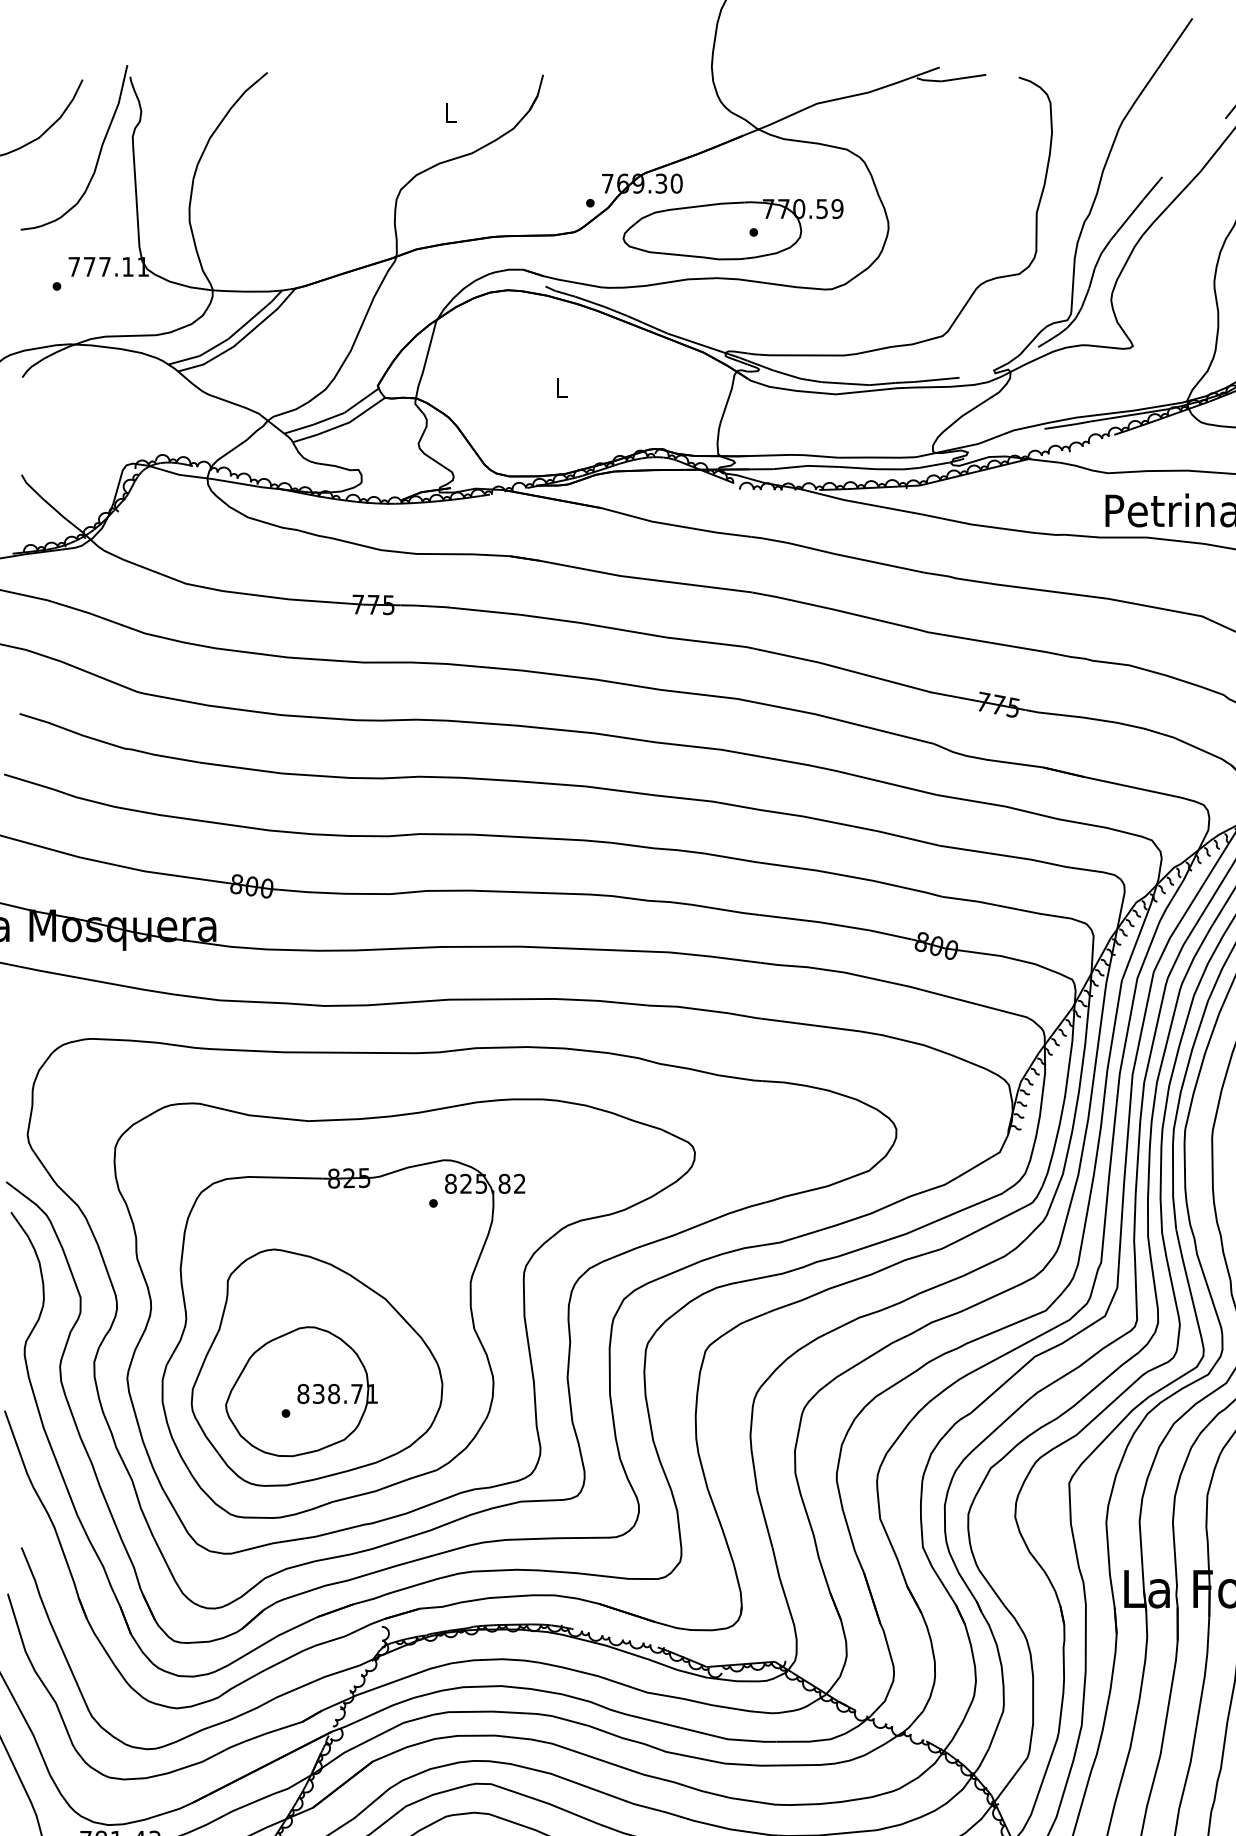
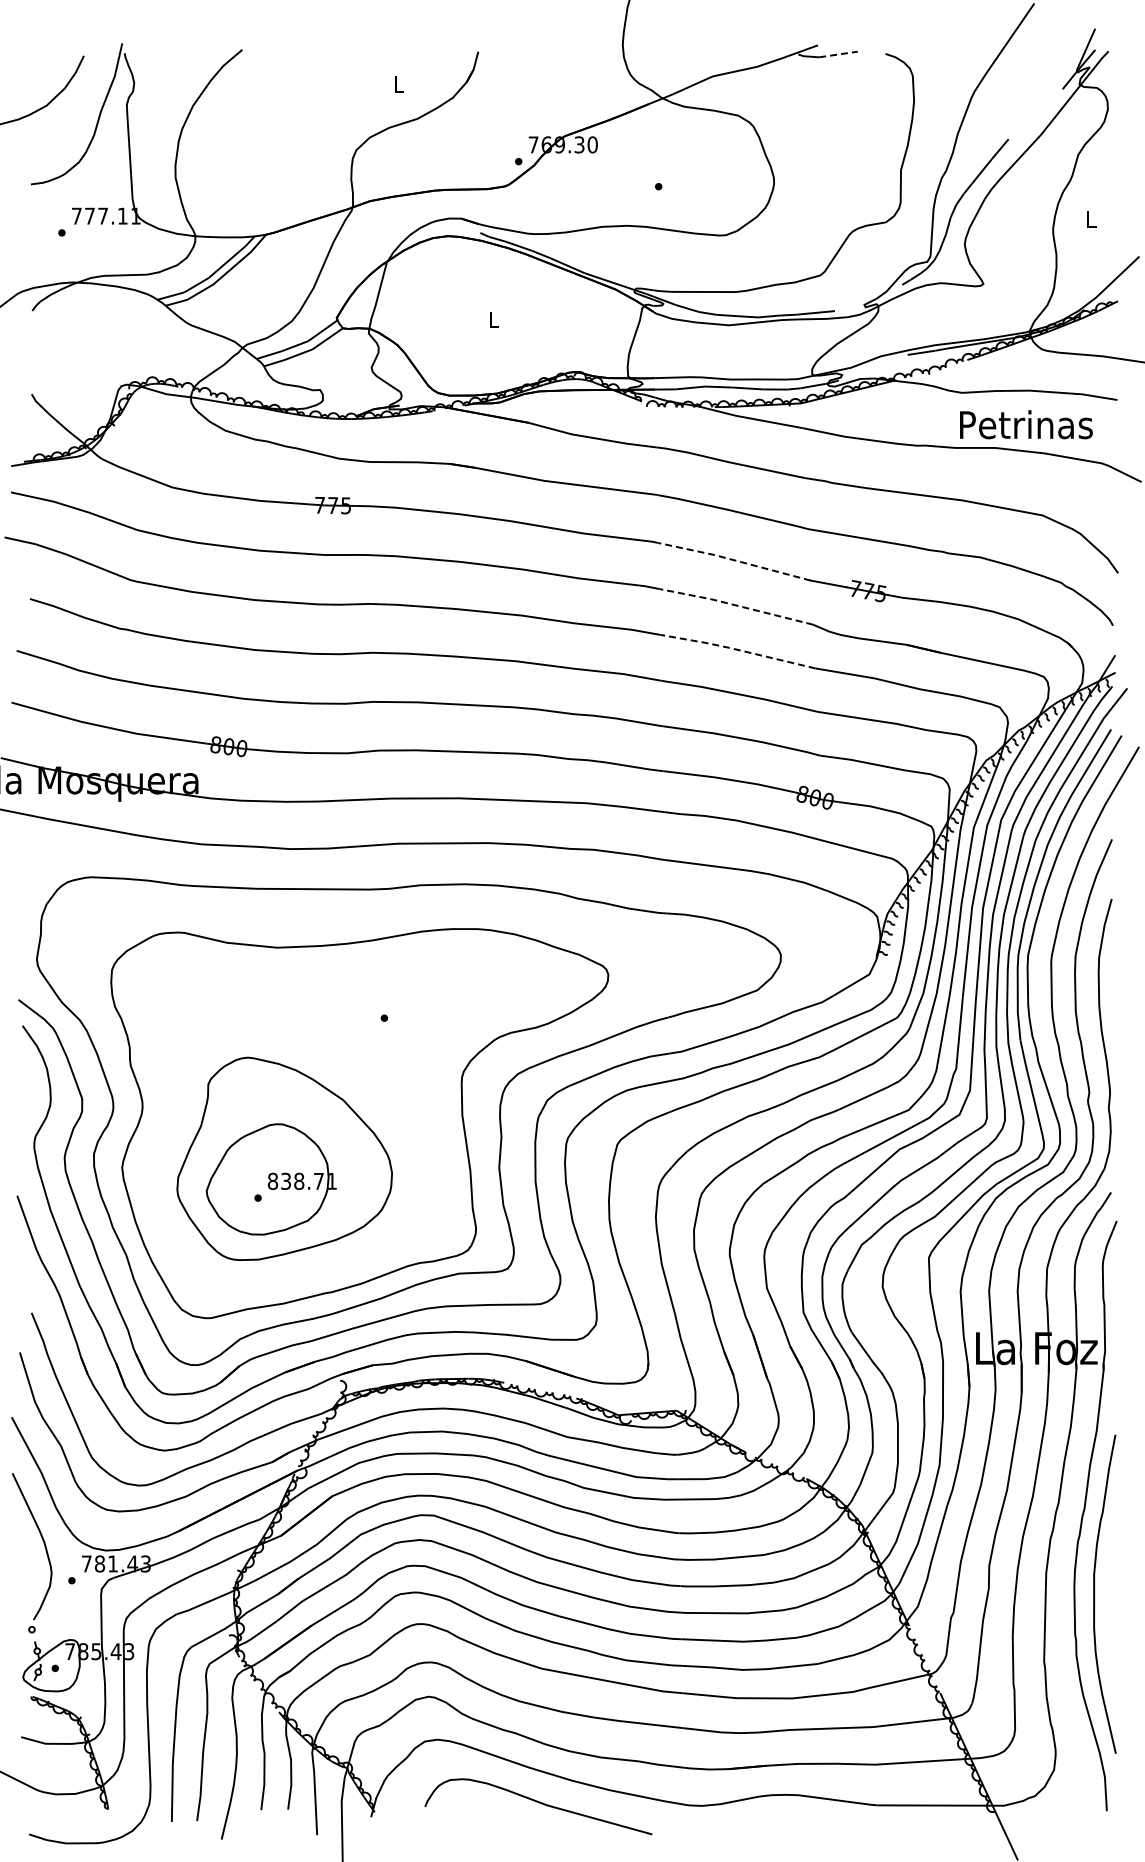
line: (964, 78) -> (839, 54), solid -> dashed
part: (732, 229) -> (640, 184), removed
line: (841, 668) -> (733, 560), solid -> dashed
line: (844, 721) -> (736, 605), solid -> dashed
line: (845, 772) -> (737, 649), solid -> dashed
part: (342, 1339) -> (306, 1134), removed

